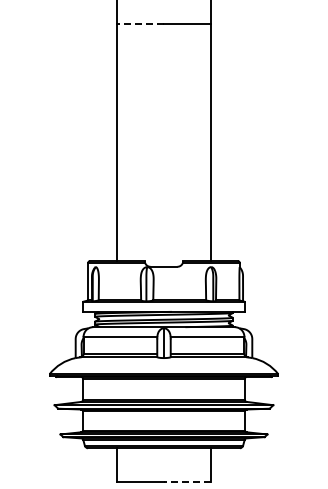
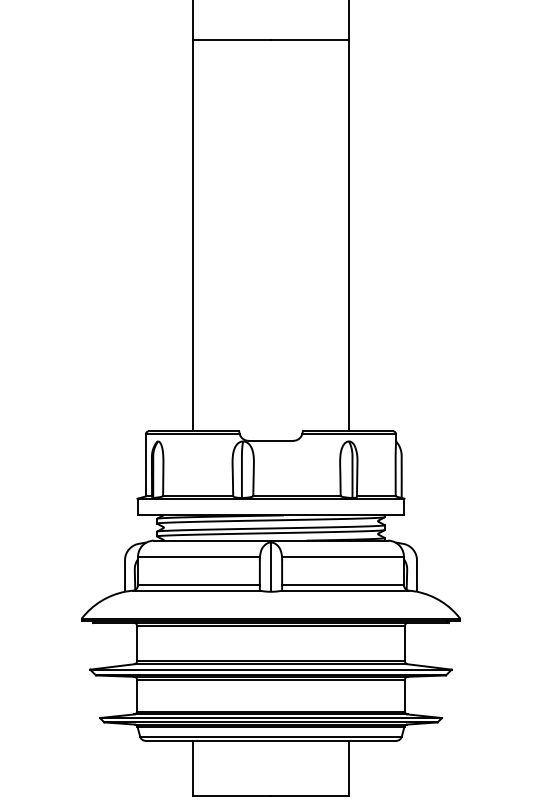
line: (140, 24) -> (232, 40), dashed -> solid
line: (187, 481) -> (309, 795), dashed -> solid

